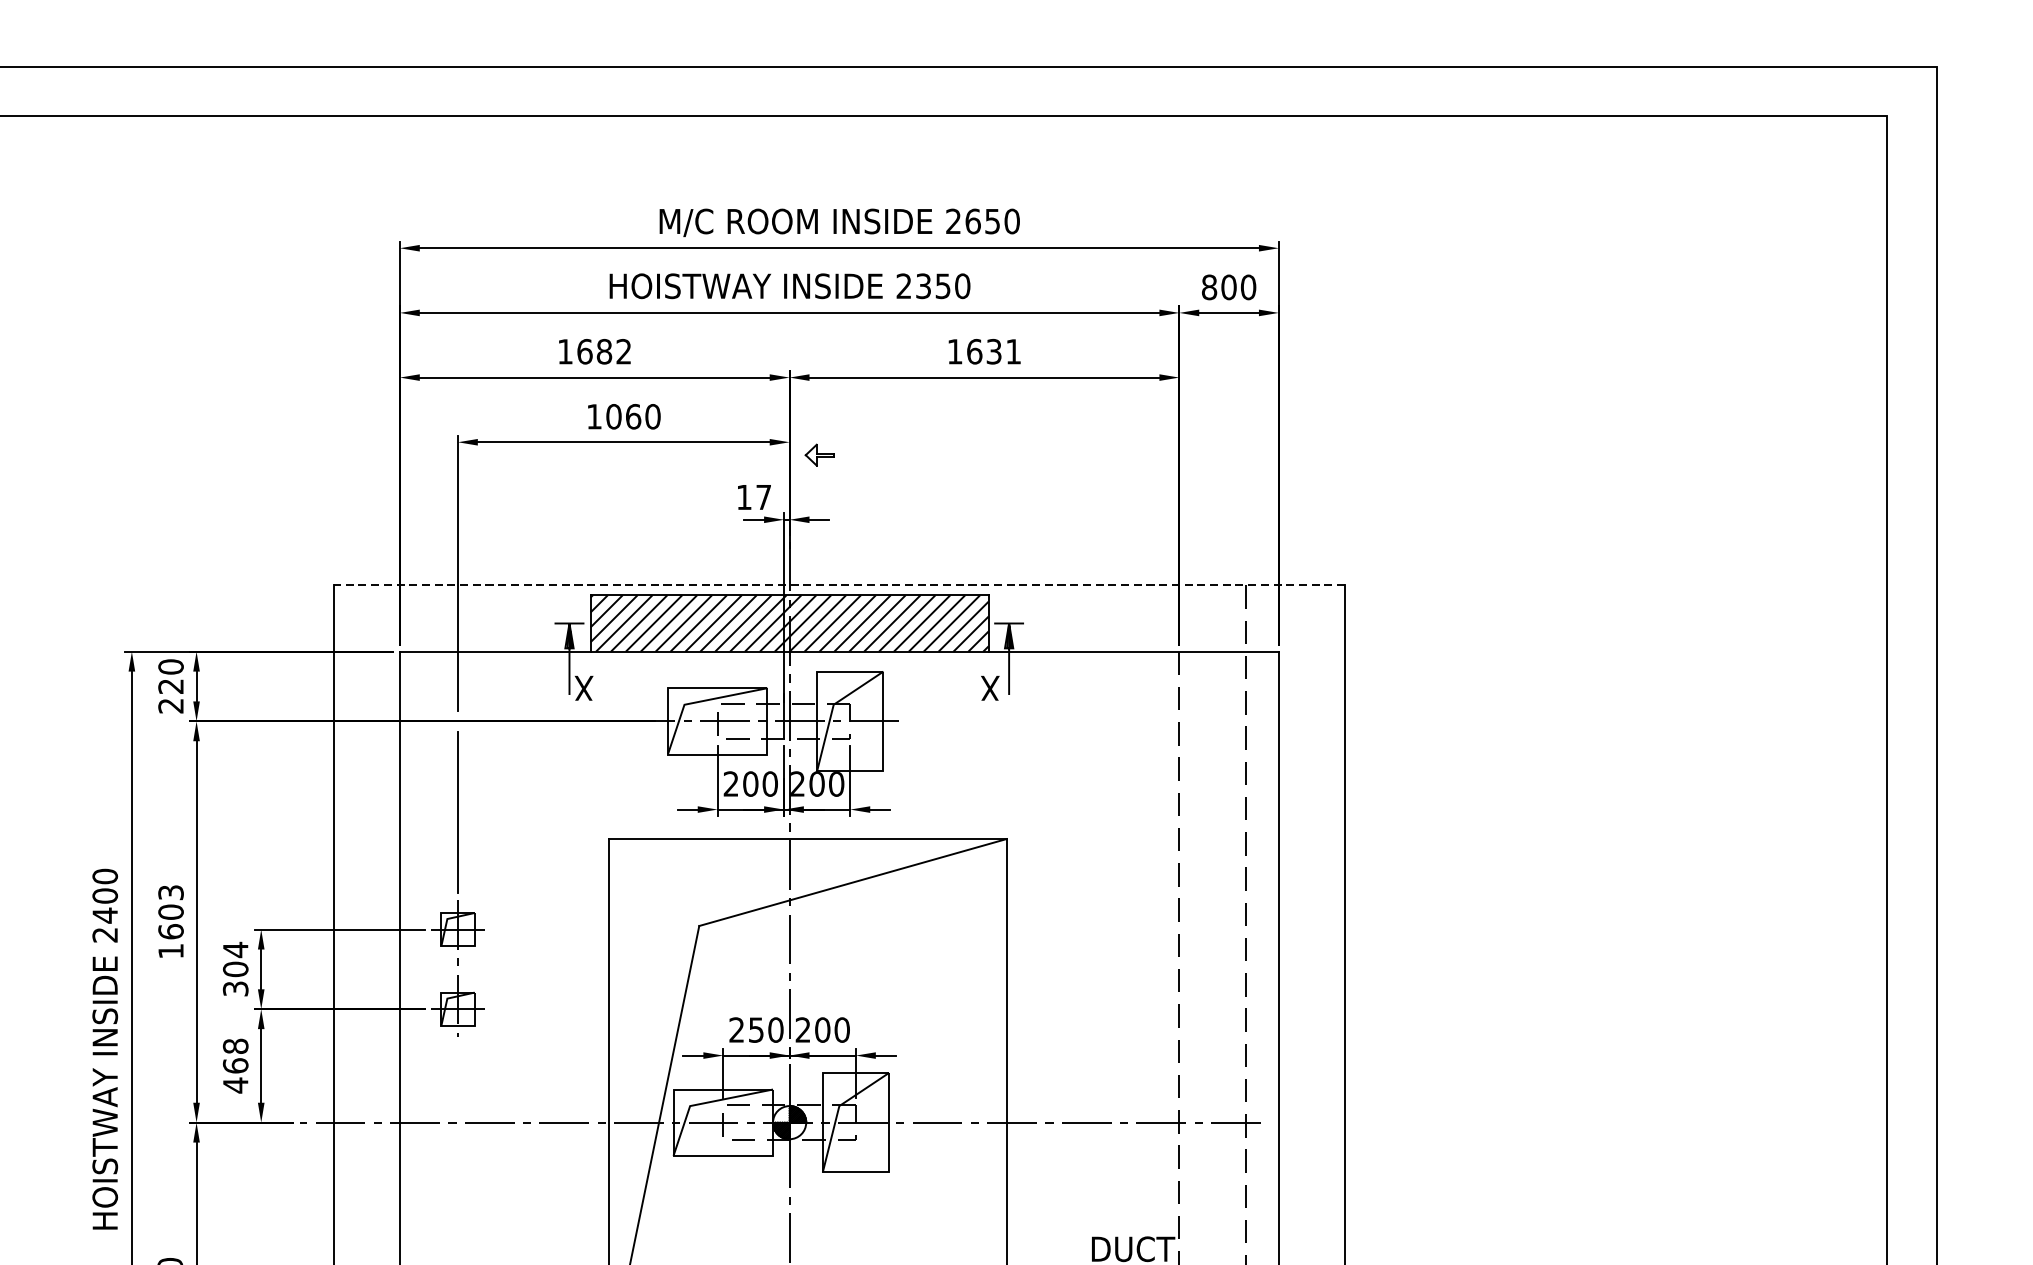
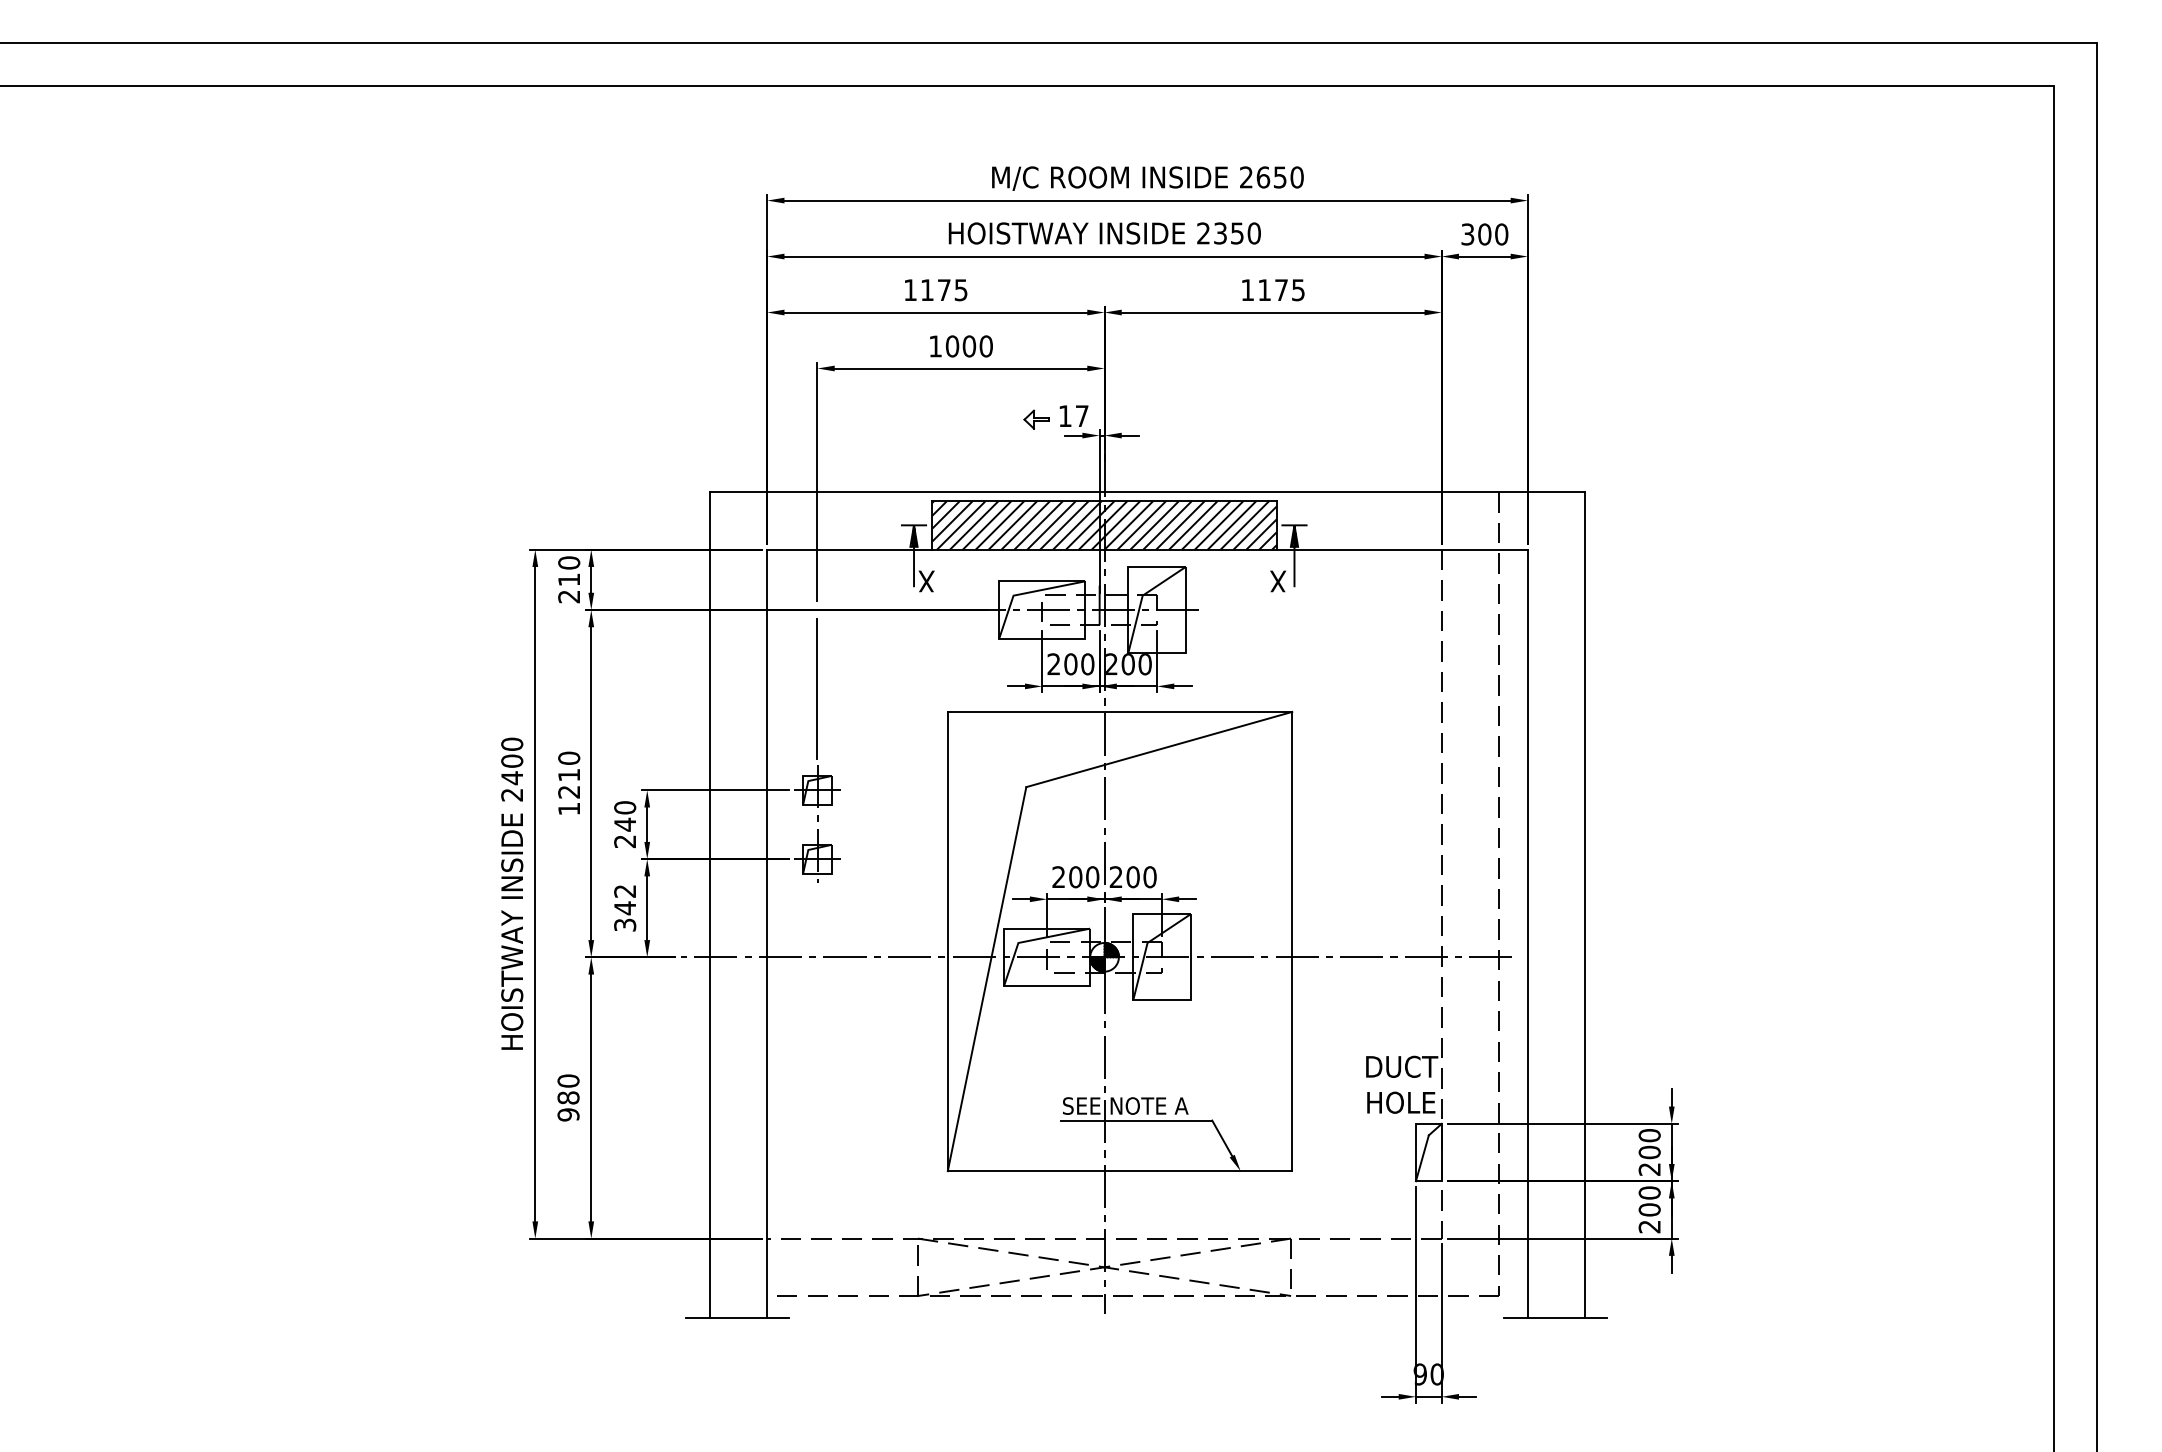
text: (1209, 287) -> (1467, 234), 800 -> 300
text: (603, 352) -> (943, 290), 1682 -> 1175
text: (994, 352) -> (1281, 290), 1631 -> 1175
text: (633, 416) -> (969, 346), 1060 -> 1000
part: (819, 454) -> (1036, 419), moved
line: (839, 585) -> (1147, 492), dashed -> solid
text: (170, 686) -> (568, 579), 220 -> 210
text: (171, 911) -> (569, 774), 1603 -> 1210
text: (236, 969) -> (625, 824), 304 -> 240
text: (756, 1030) -> (1075, 877), 250 -> 200
text: (236, 1066) -> (625, 908), 468 -> 342

